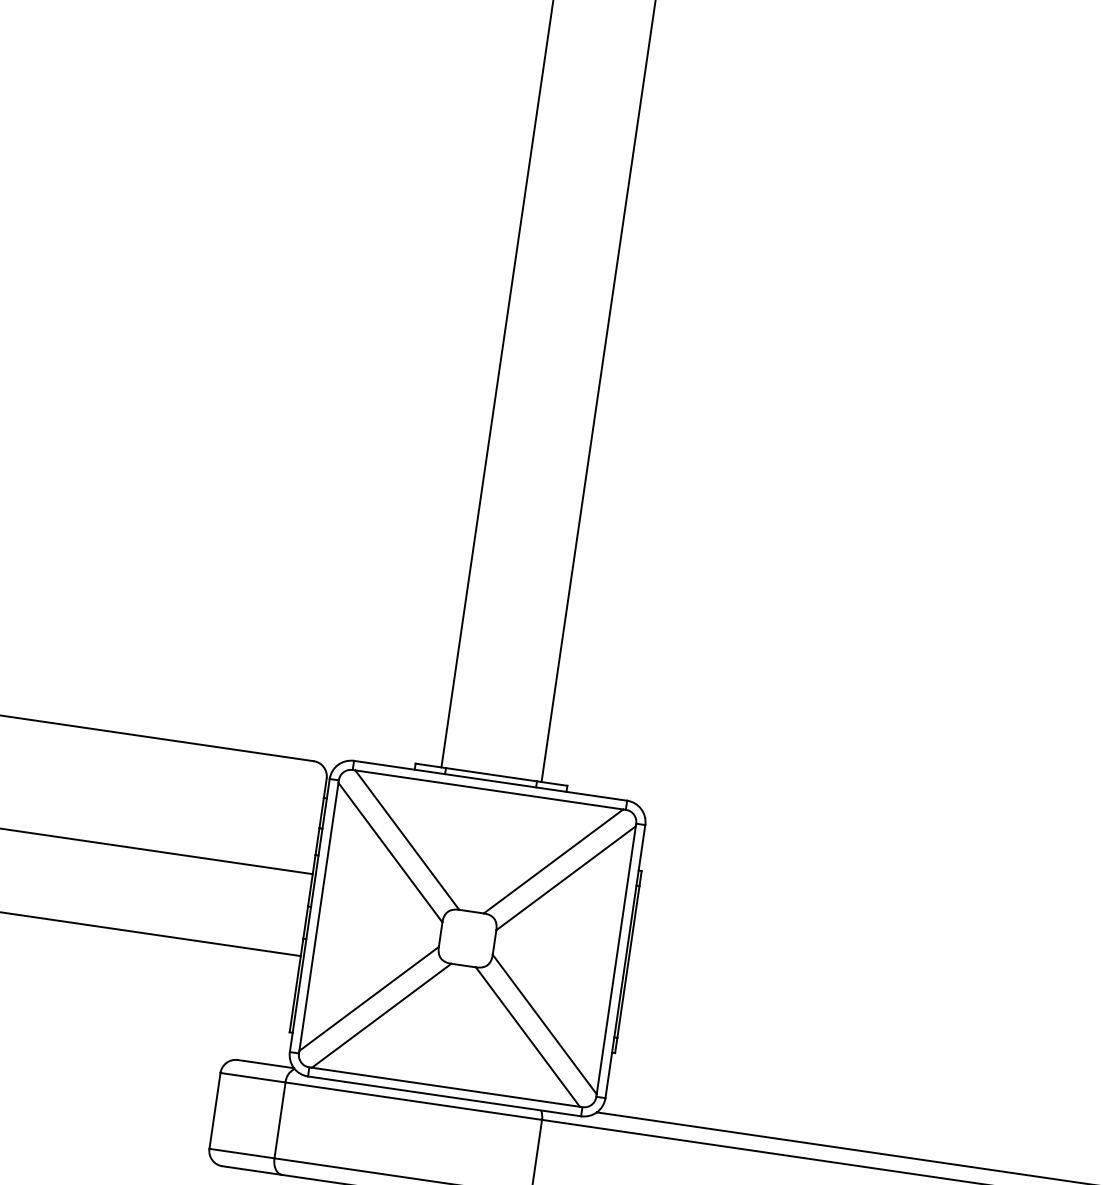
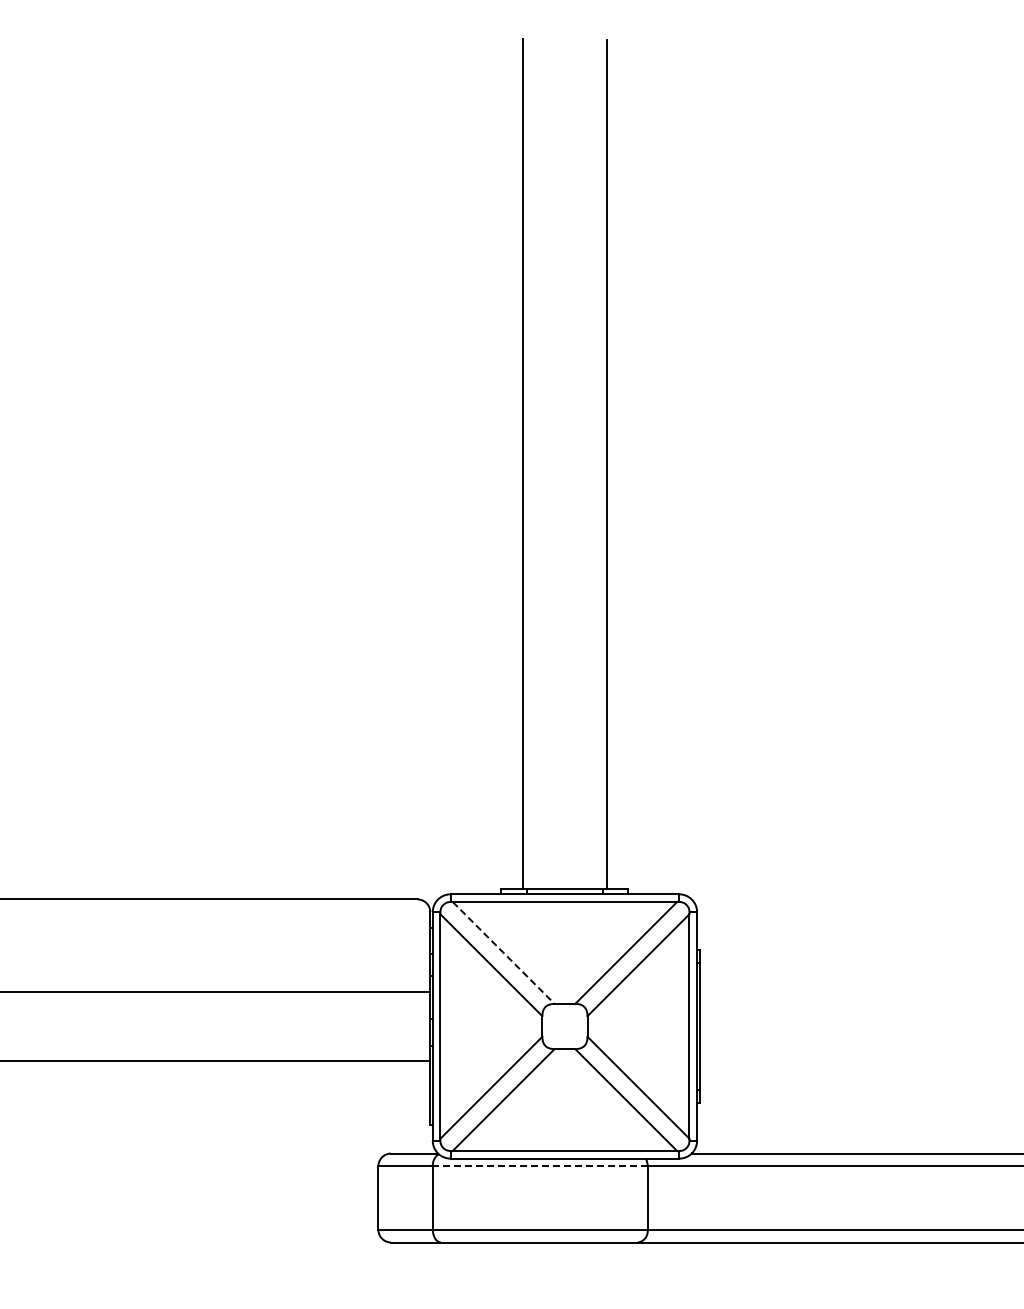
line: (408, 840) -> (504, 953), solid -> dashed
line: (412, 1101) -> (539, 1166), solid -> dashed

